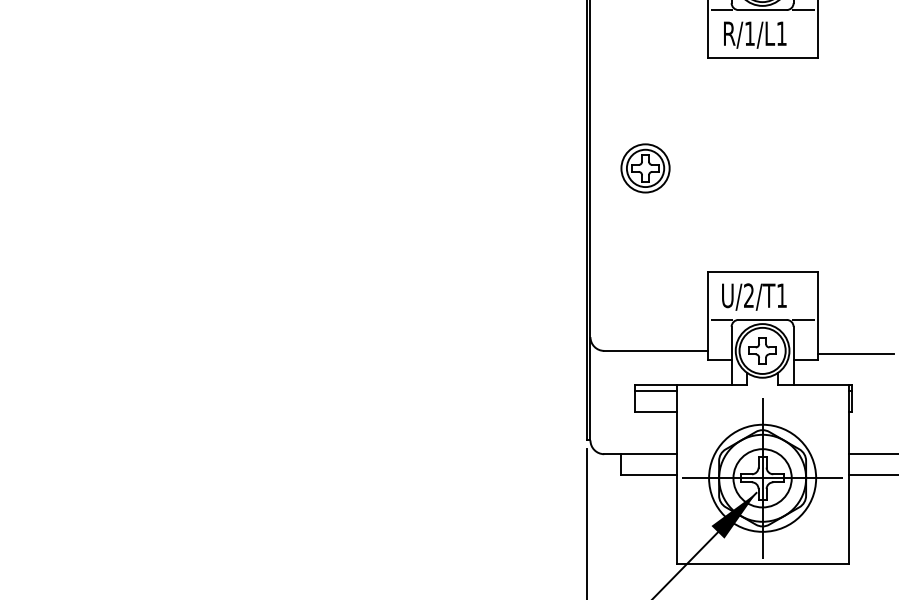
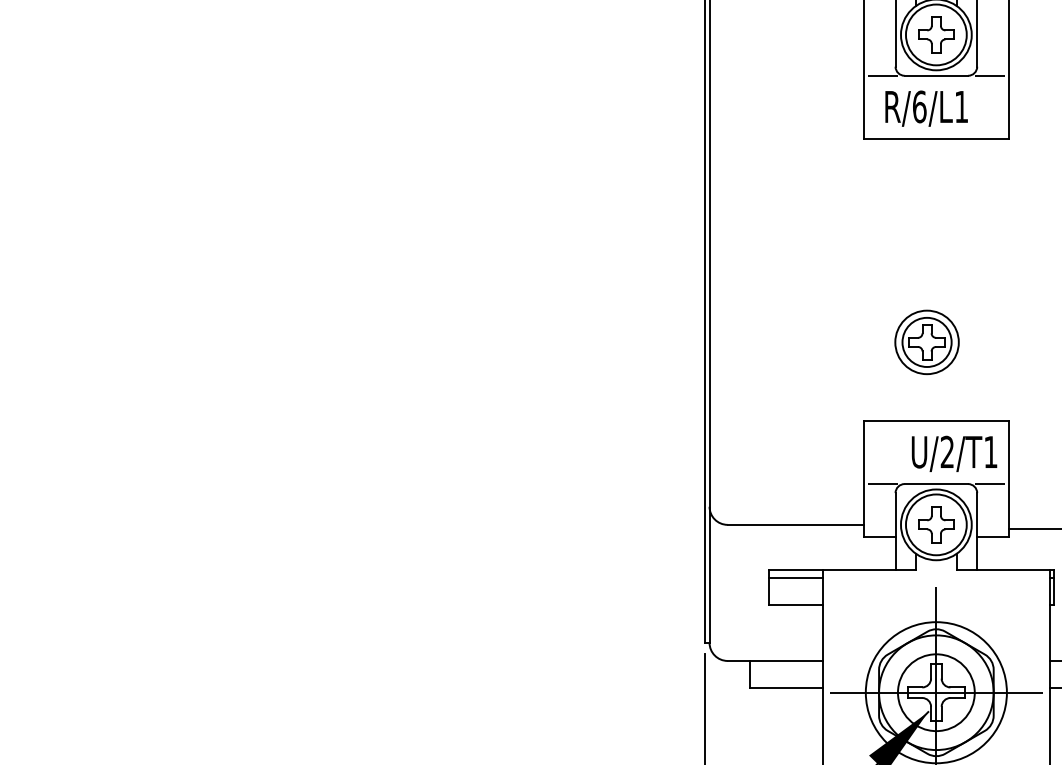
text: (749, 33) -> (919, 106), R/1/L1 -> R/6/L1
part: (645, 168) -> (927, 342), moved
text: (754, 296) -> (954, 453), moved

